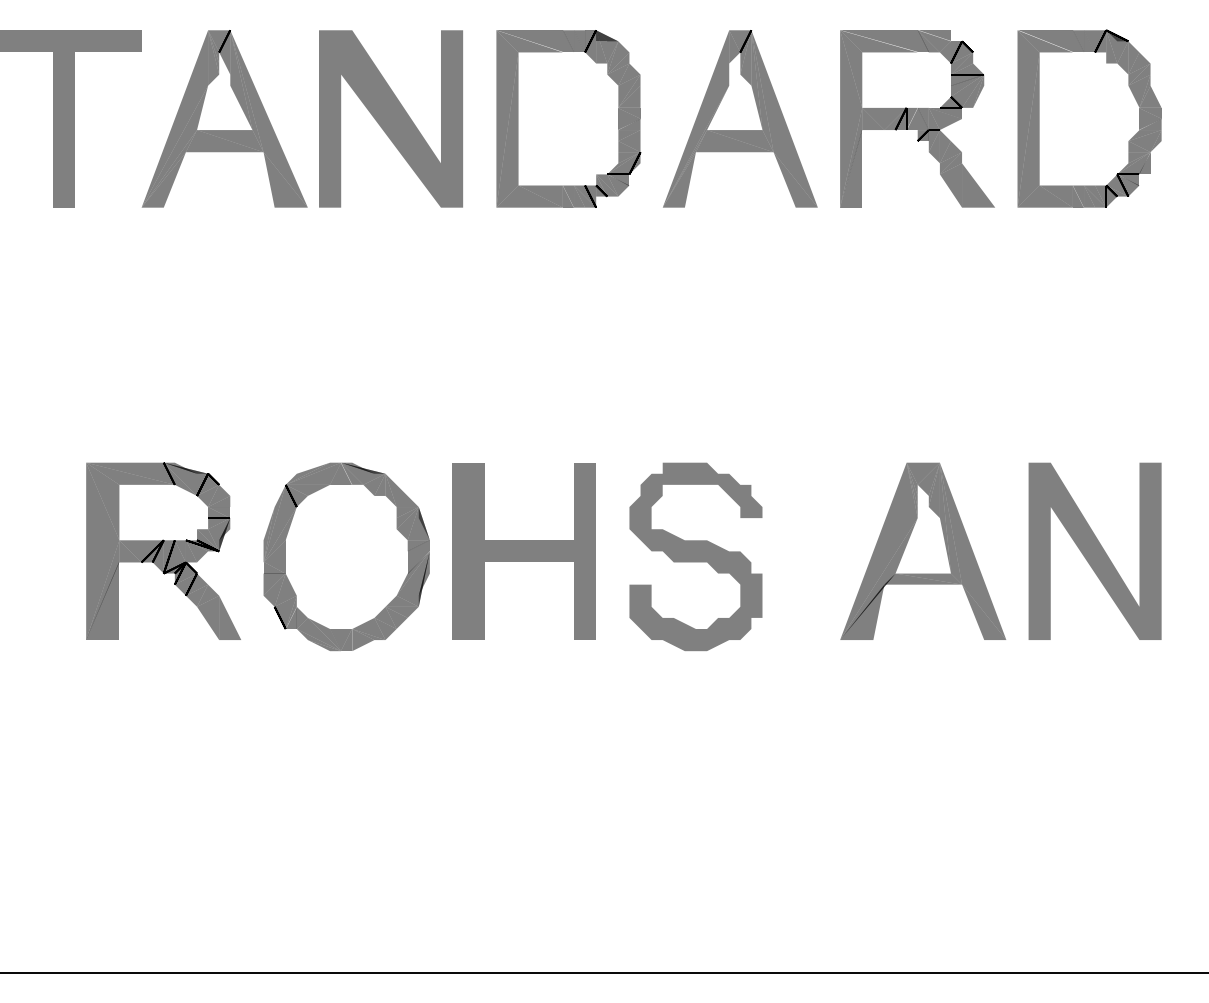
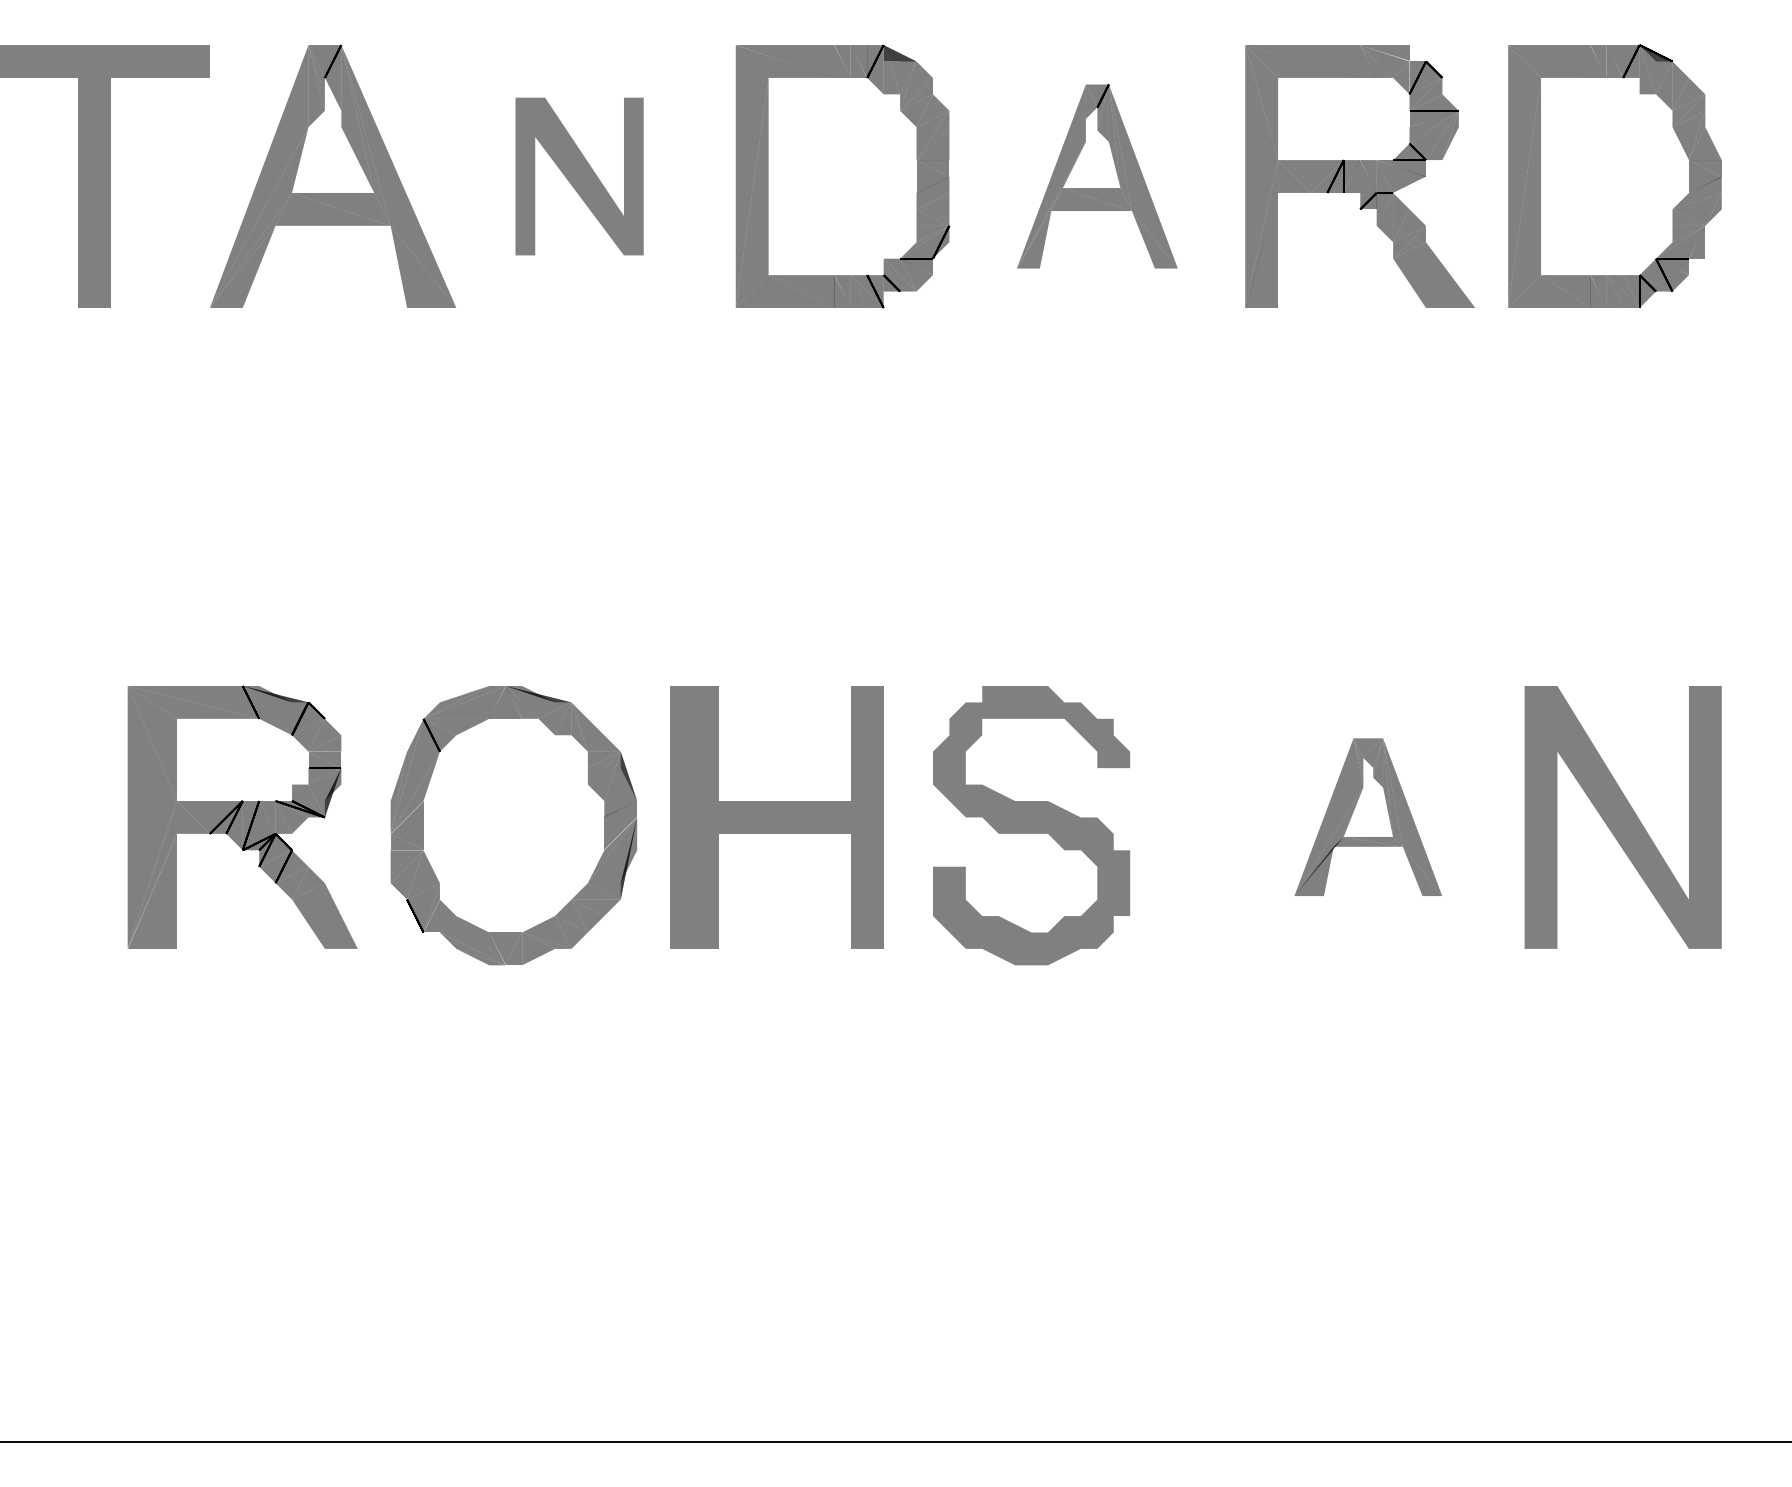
part: (390, 118) -> (578, 175), size x0.6
part: (740, 118) -> (1097, 175), size x0.7
part: (922, 550) -> (1367, 816), size x0.6

